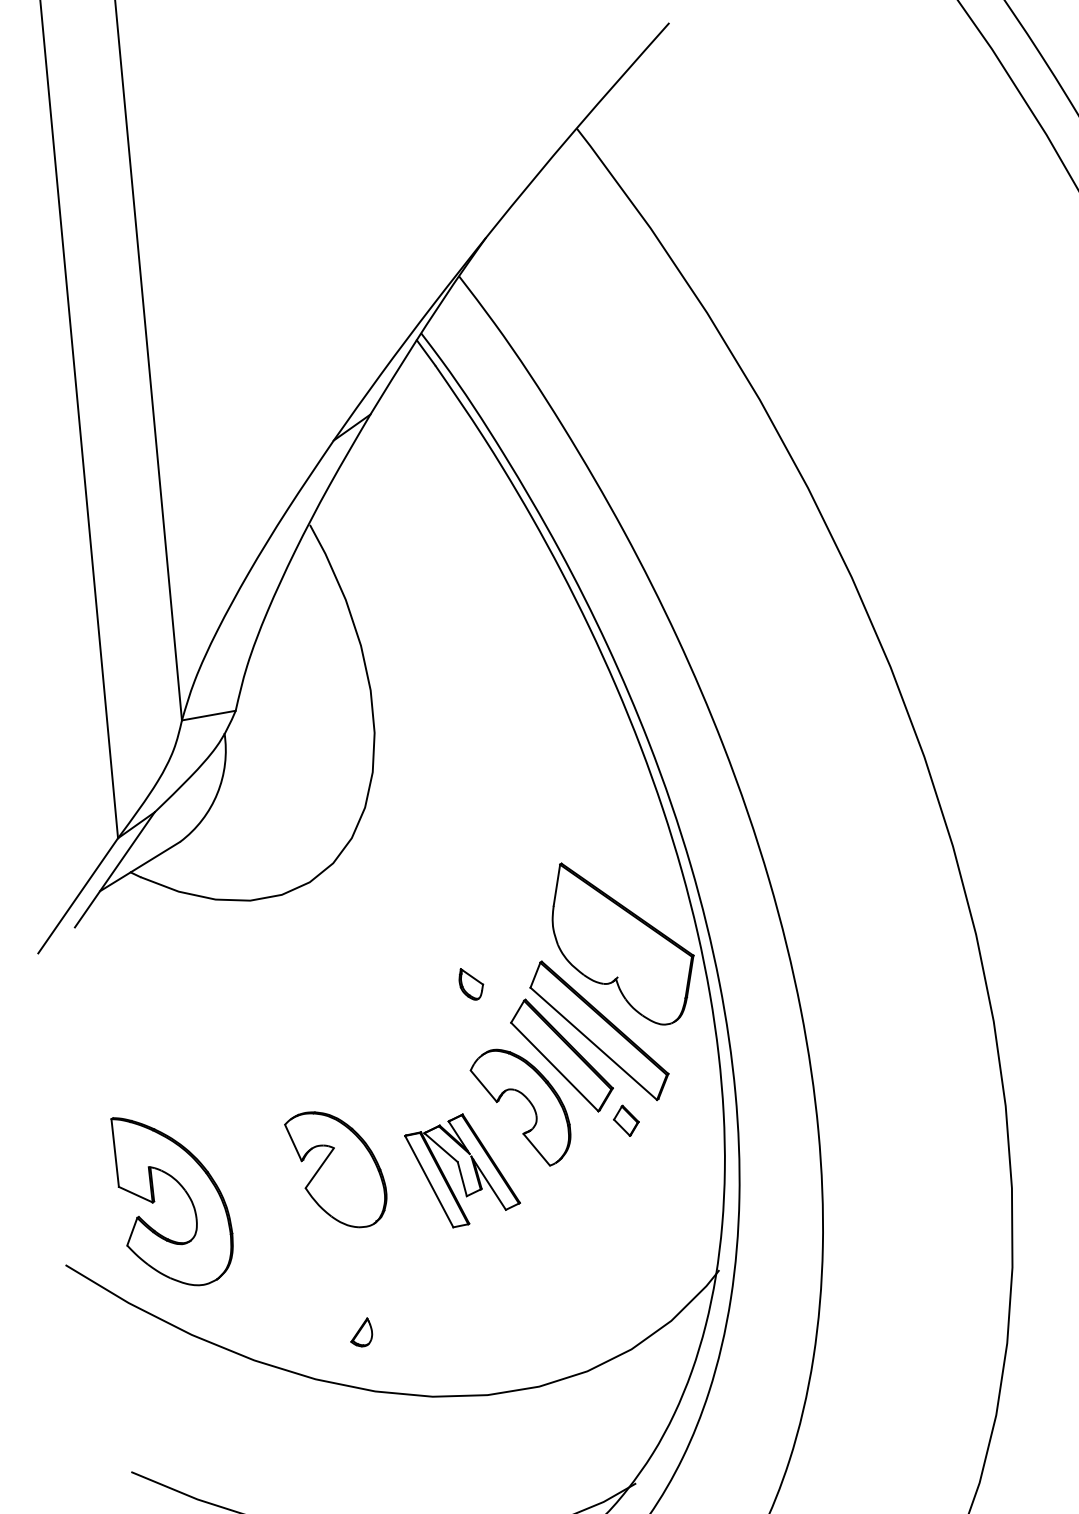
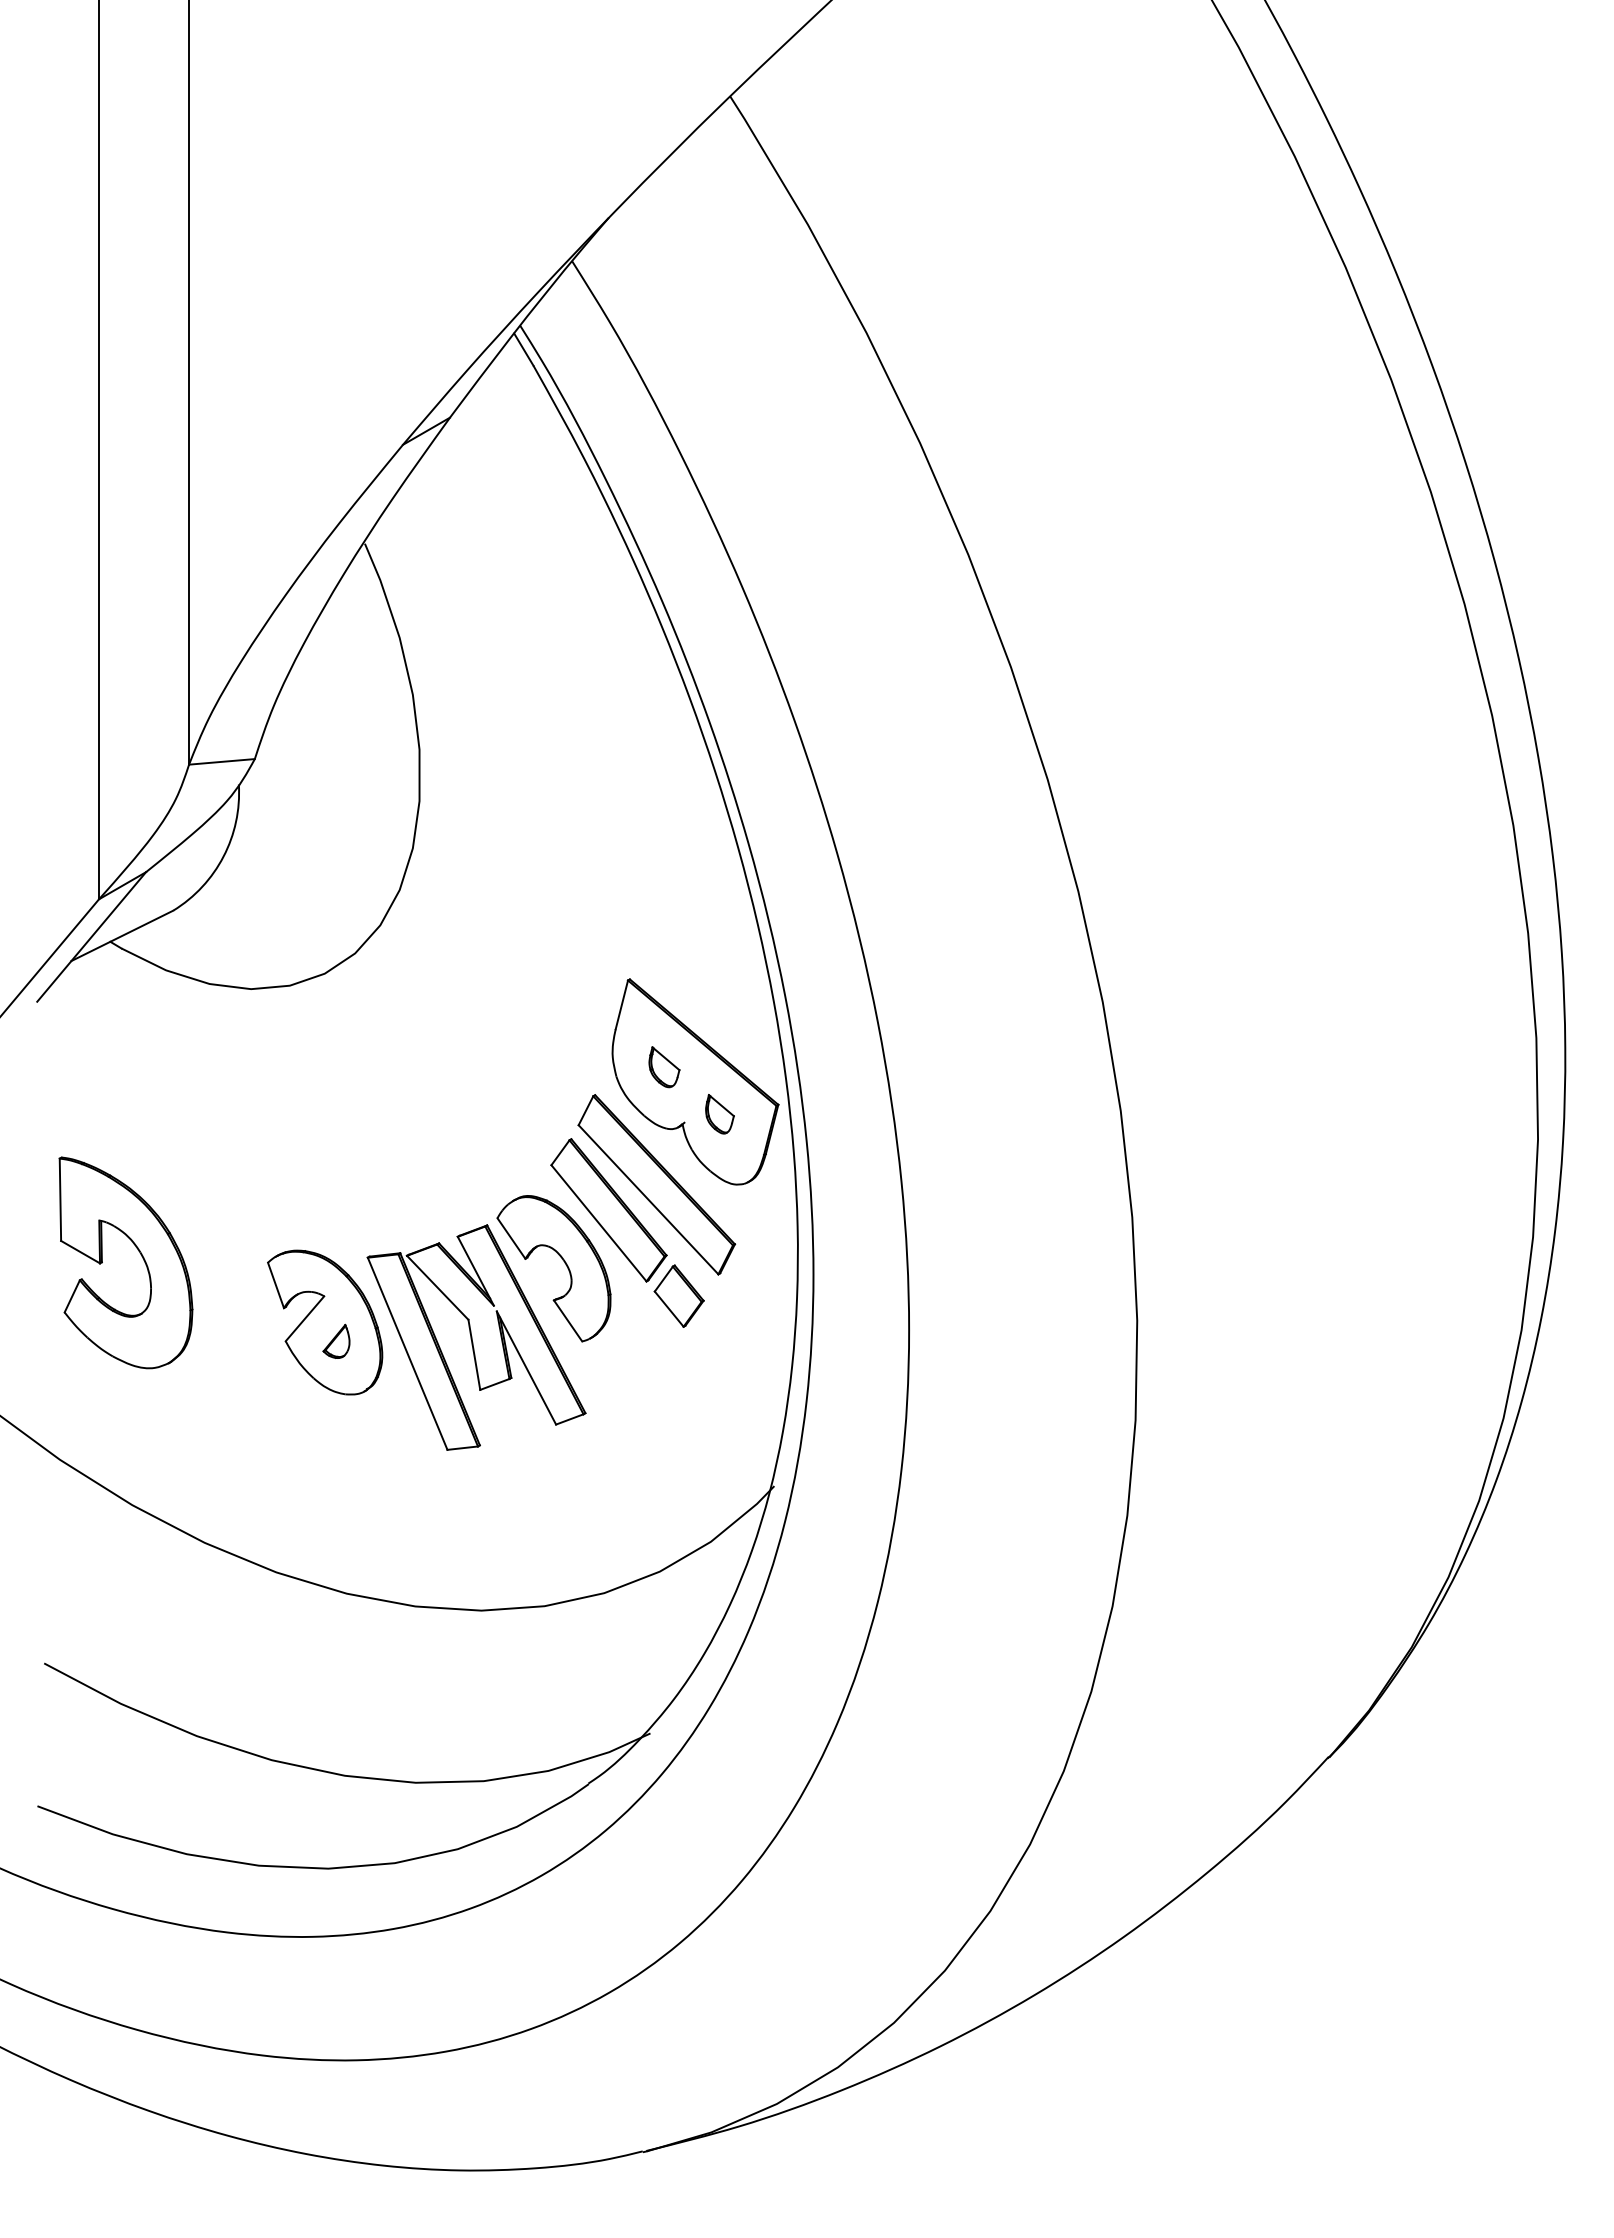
part: (596, 933) -> (664, 1067), added
part: (471, 984) -> (719, 1114), moved
part: (625, 1120) -> (678, 1295), size x1.67
part: (462, 1170) -> (476, 1337), size x1.67
part: (184, 1191) -> (139, 1253), moved
part: (361, 1331) -> (336, 1340), moved

